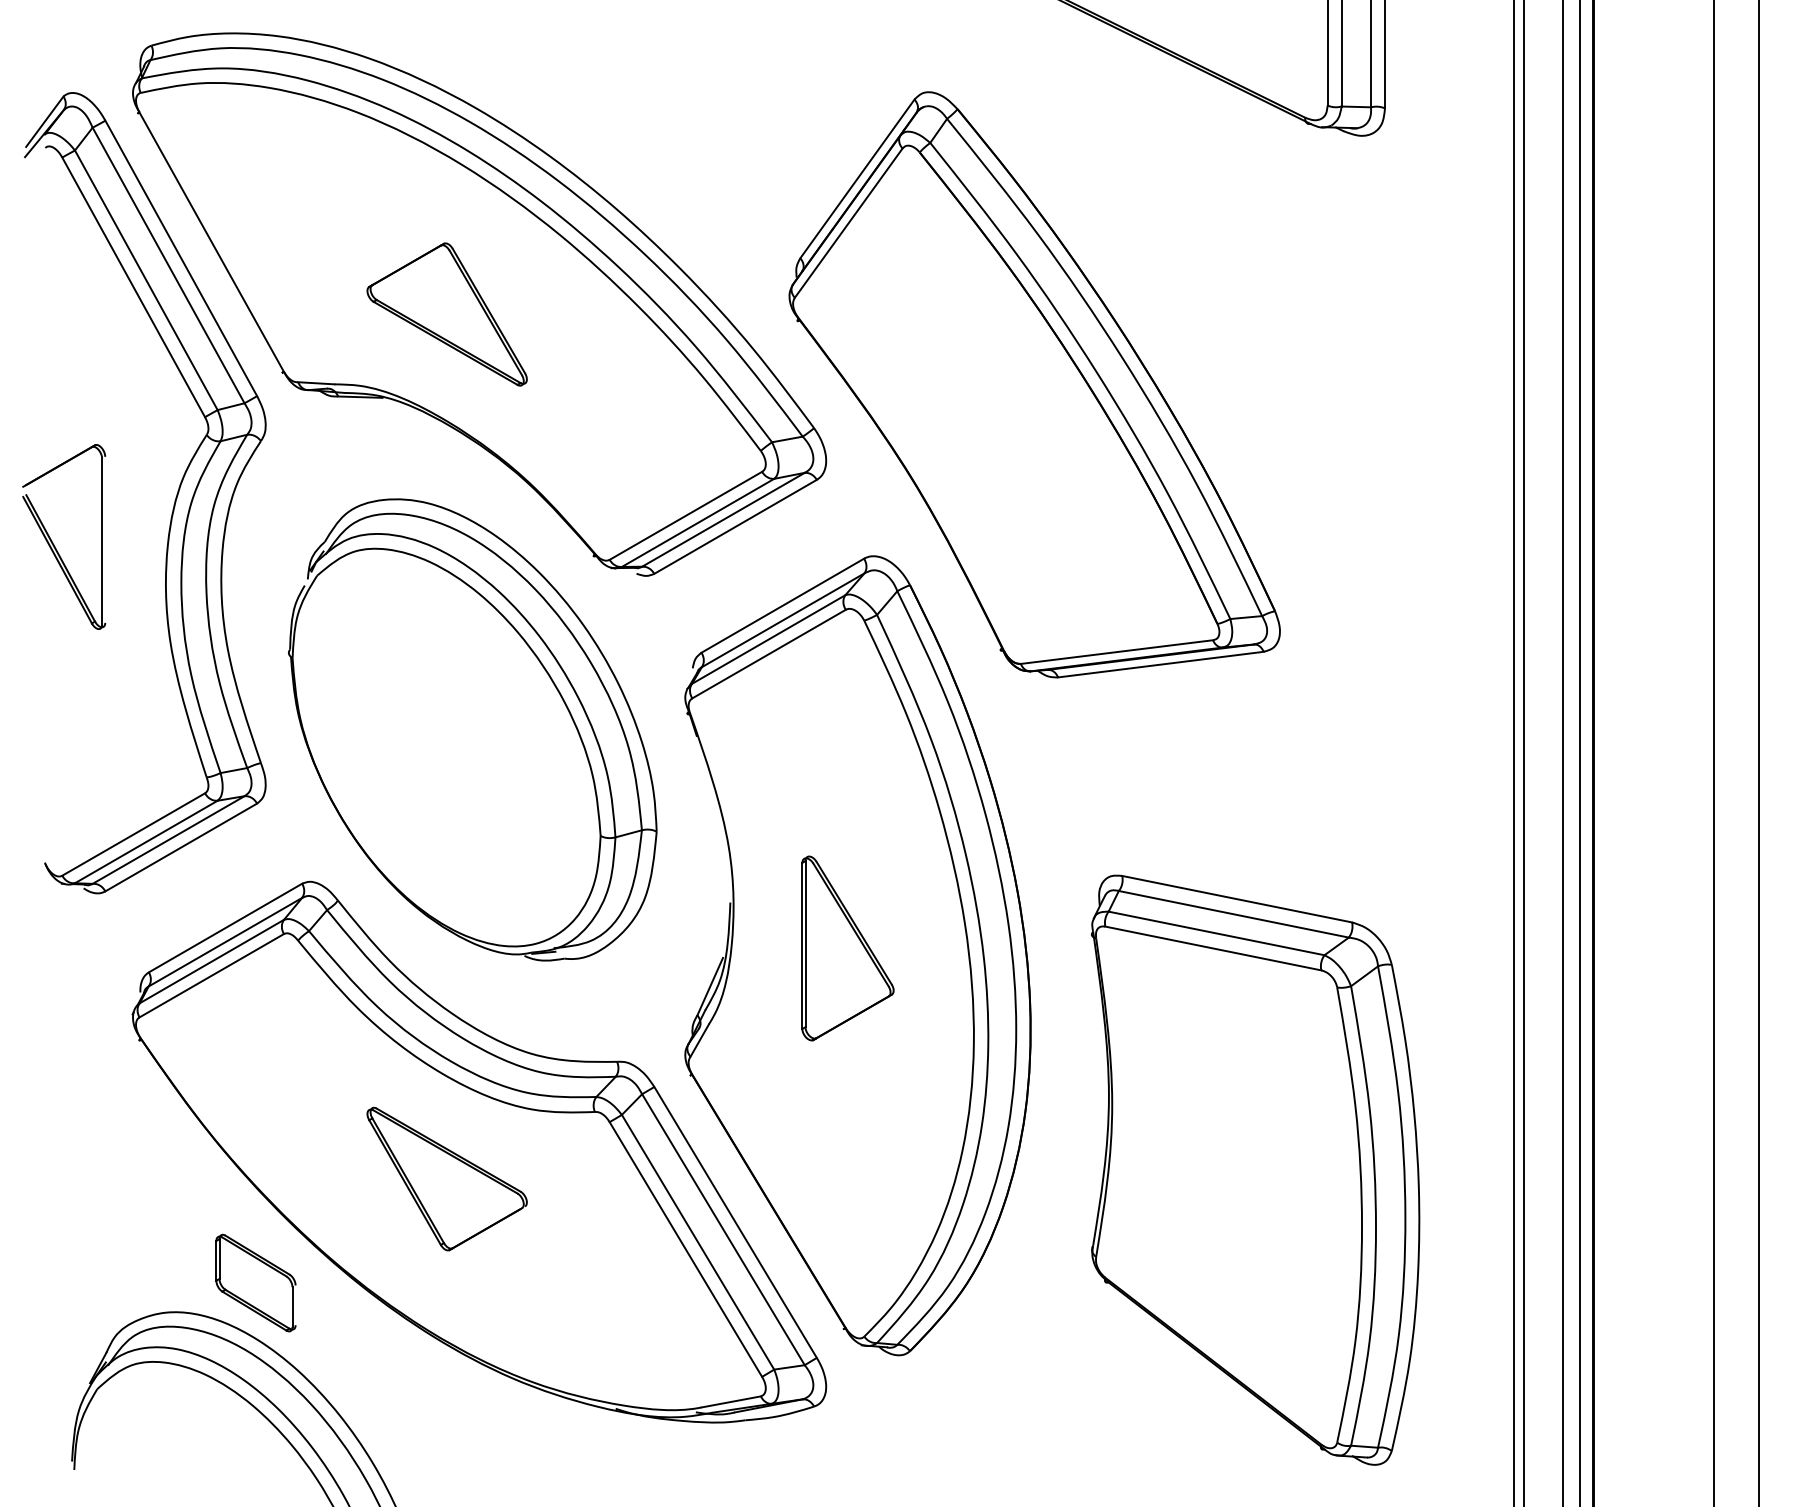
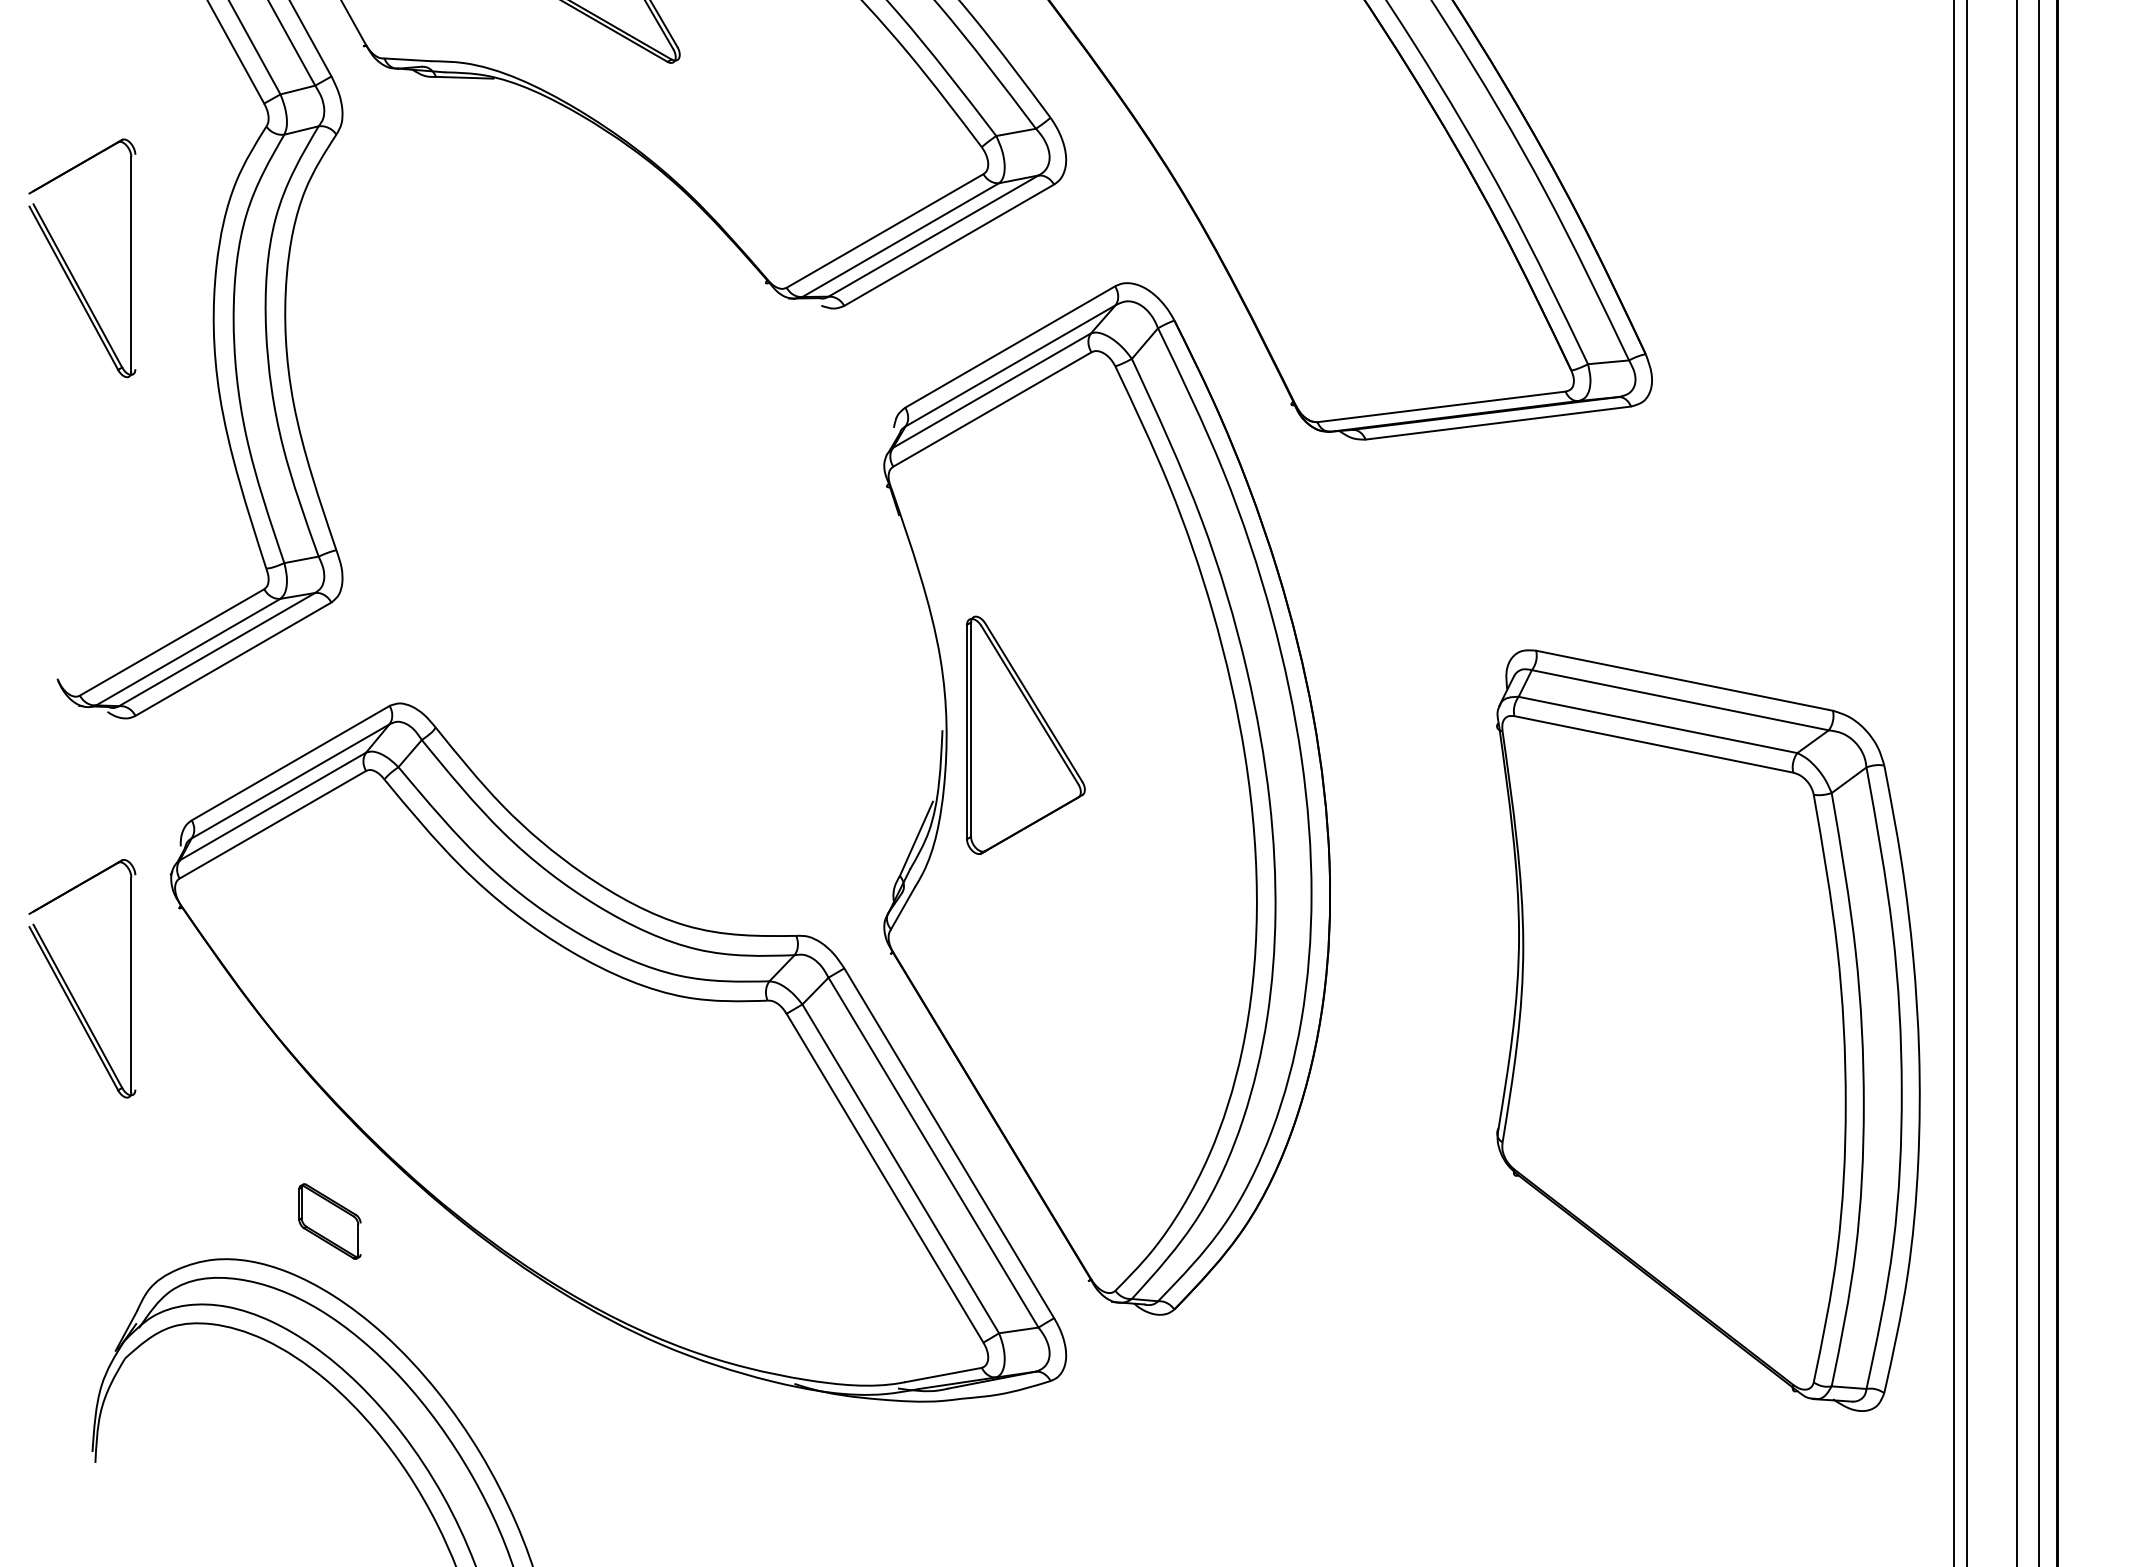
part: (472, 729) -> (609, 506), removed
part: (847, 948) -> (1025, 735), moved
part: (53, 1100) -> (68, 985), added
part: (1255, 1169) -> (1708, 1029), moved
part: (446, 1178) -> (575, 1086), removed
part: (255, 1282) -> (329, 1220), size x0.6

